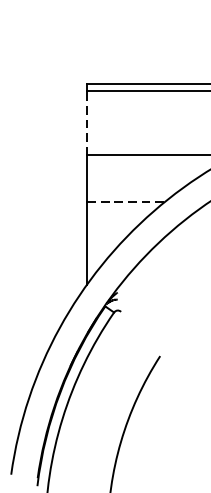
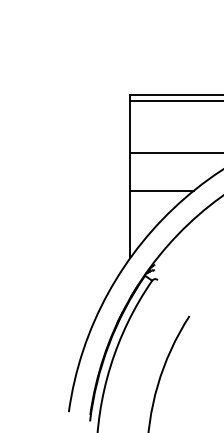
line: (87, 122) -> (130, 126), dashed -> solid
line: (126, 201) -> (162, 190), dashed -> solid

